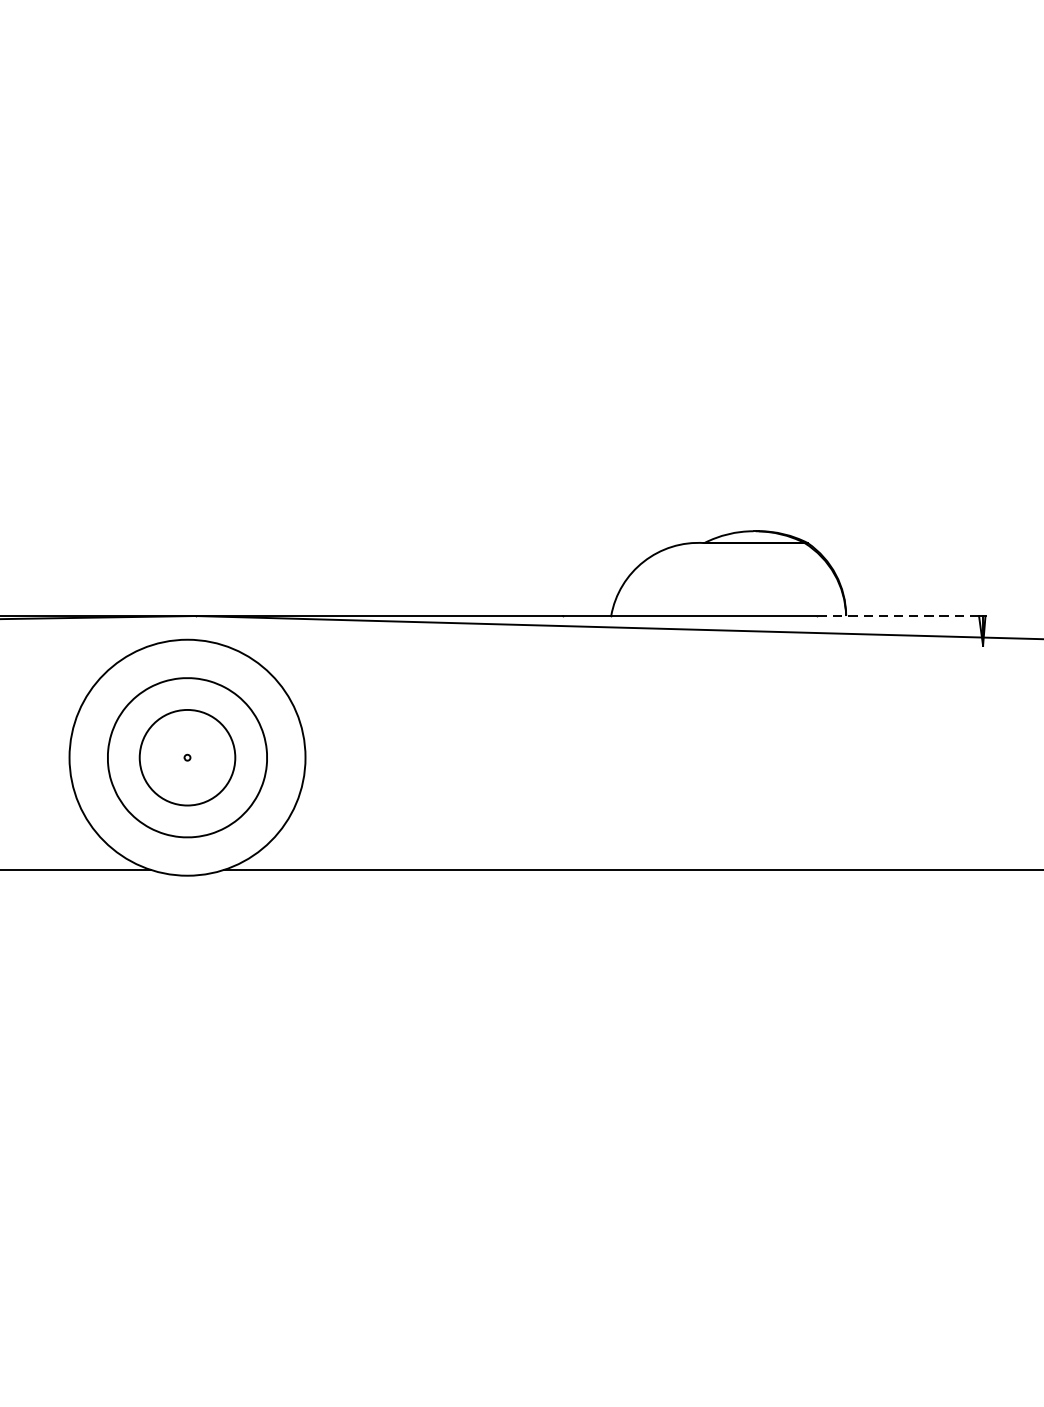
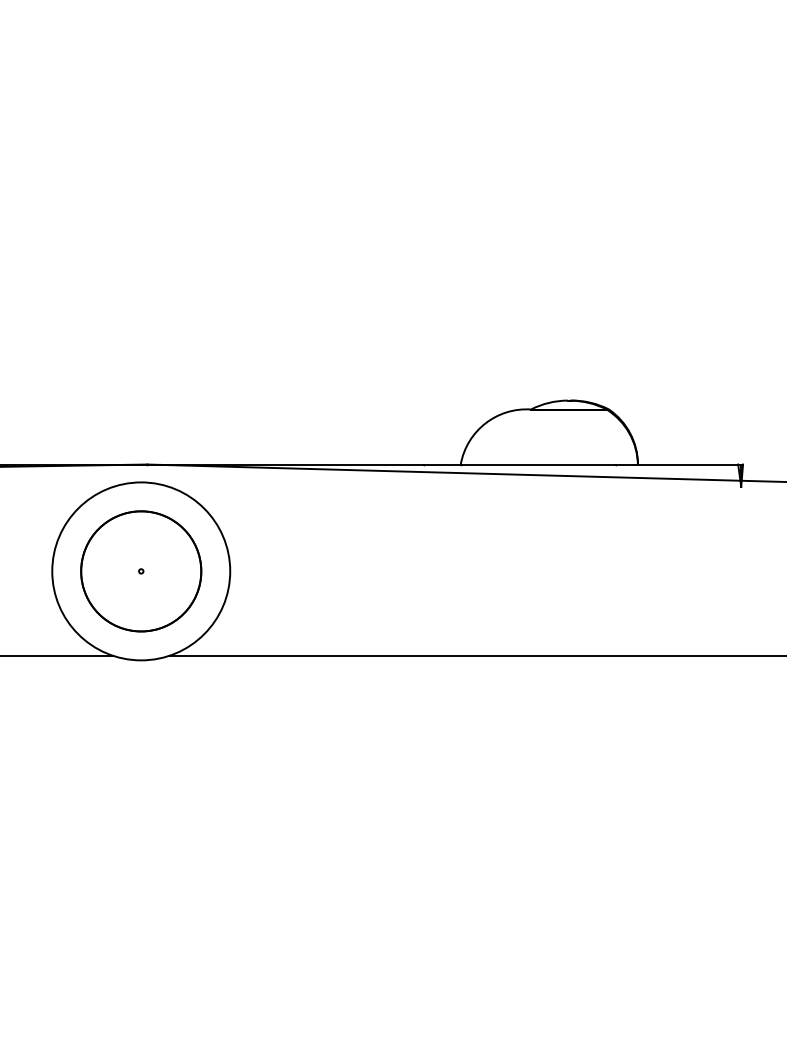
line: (897, 615) -> (676, 464), dashed -> solid
circle: (187, 757) -> (141, 571), size x1.67

